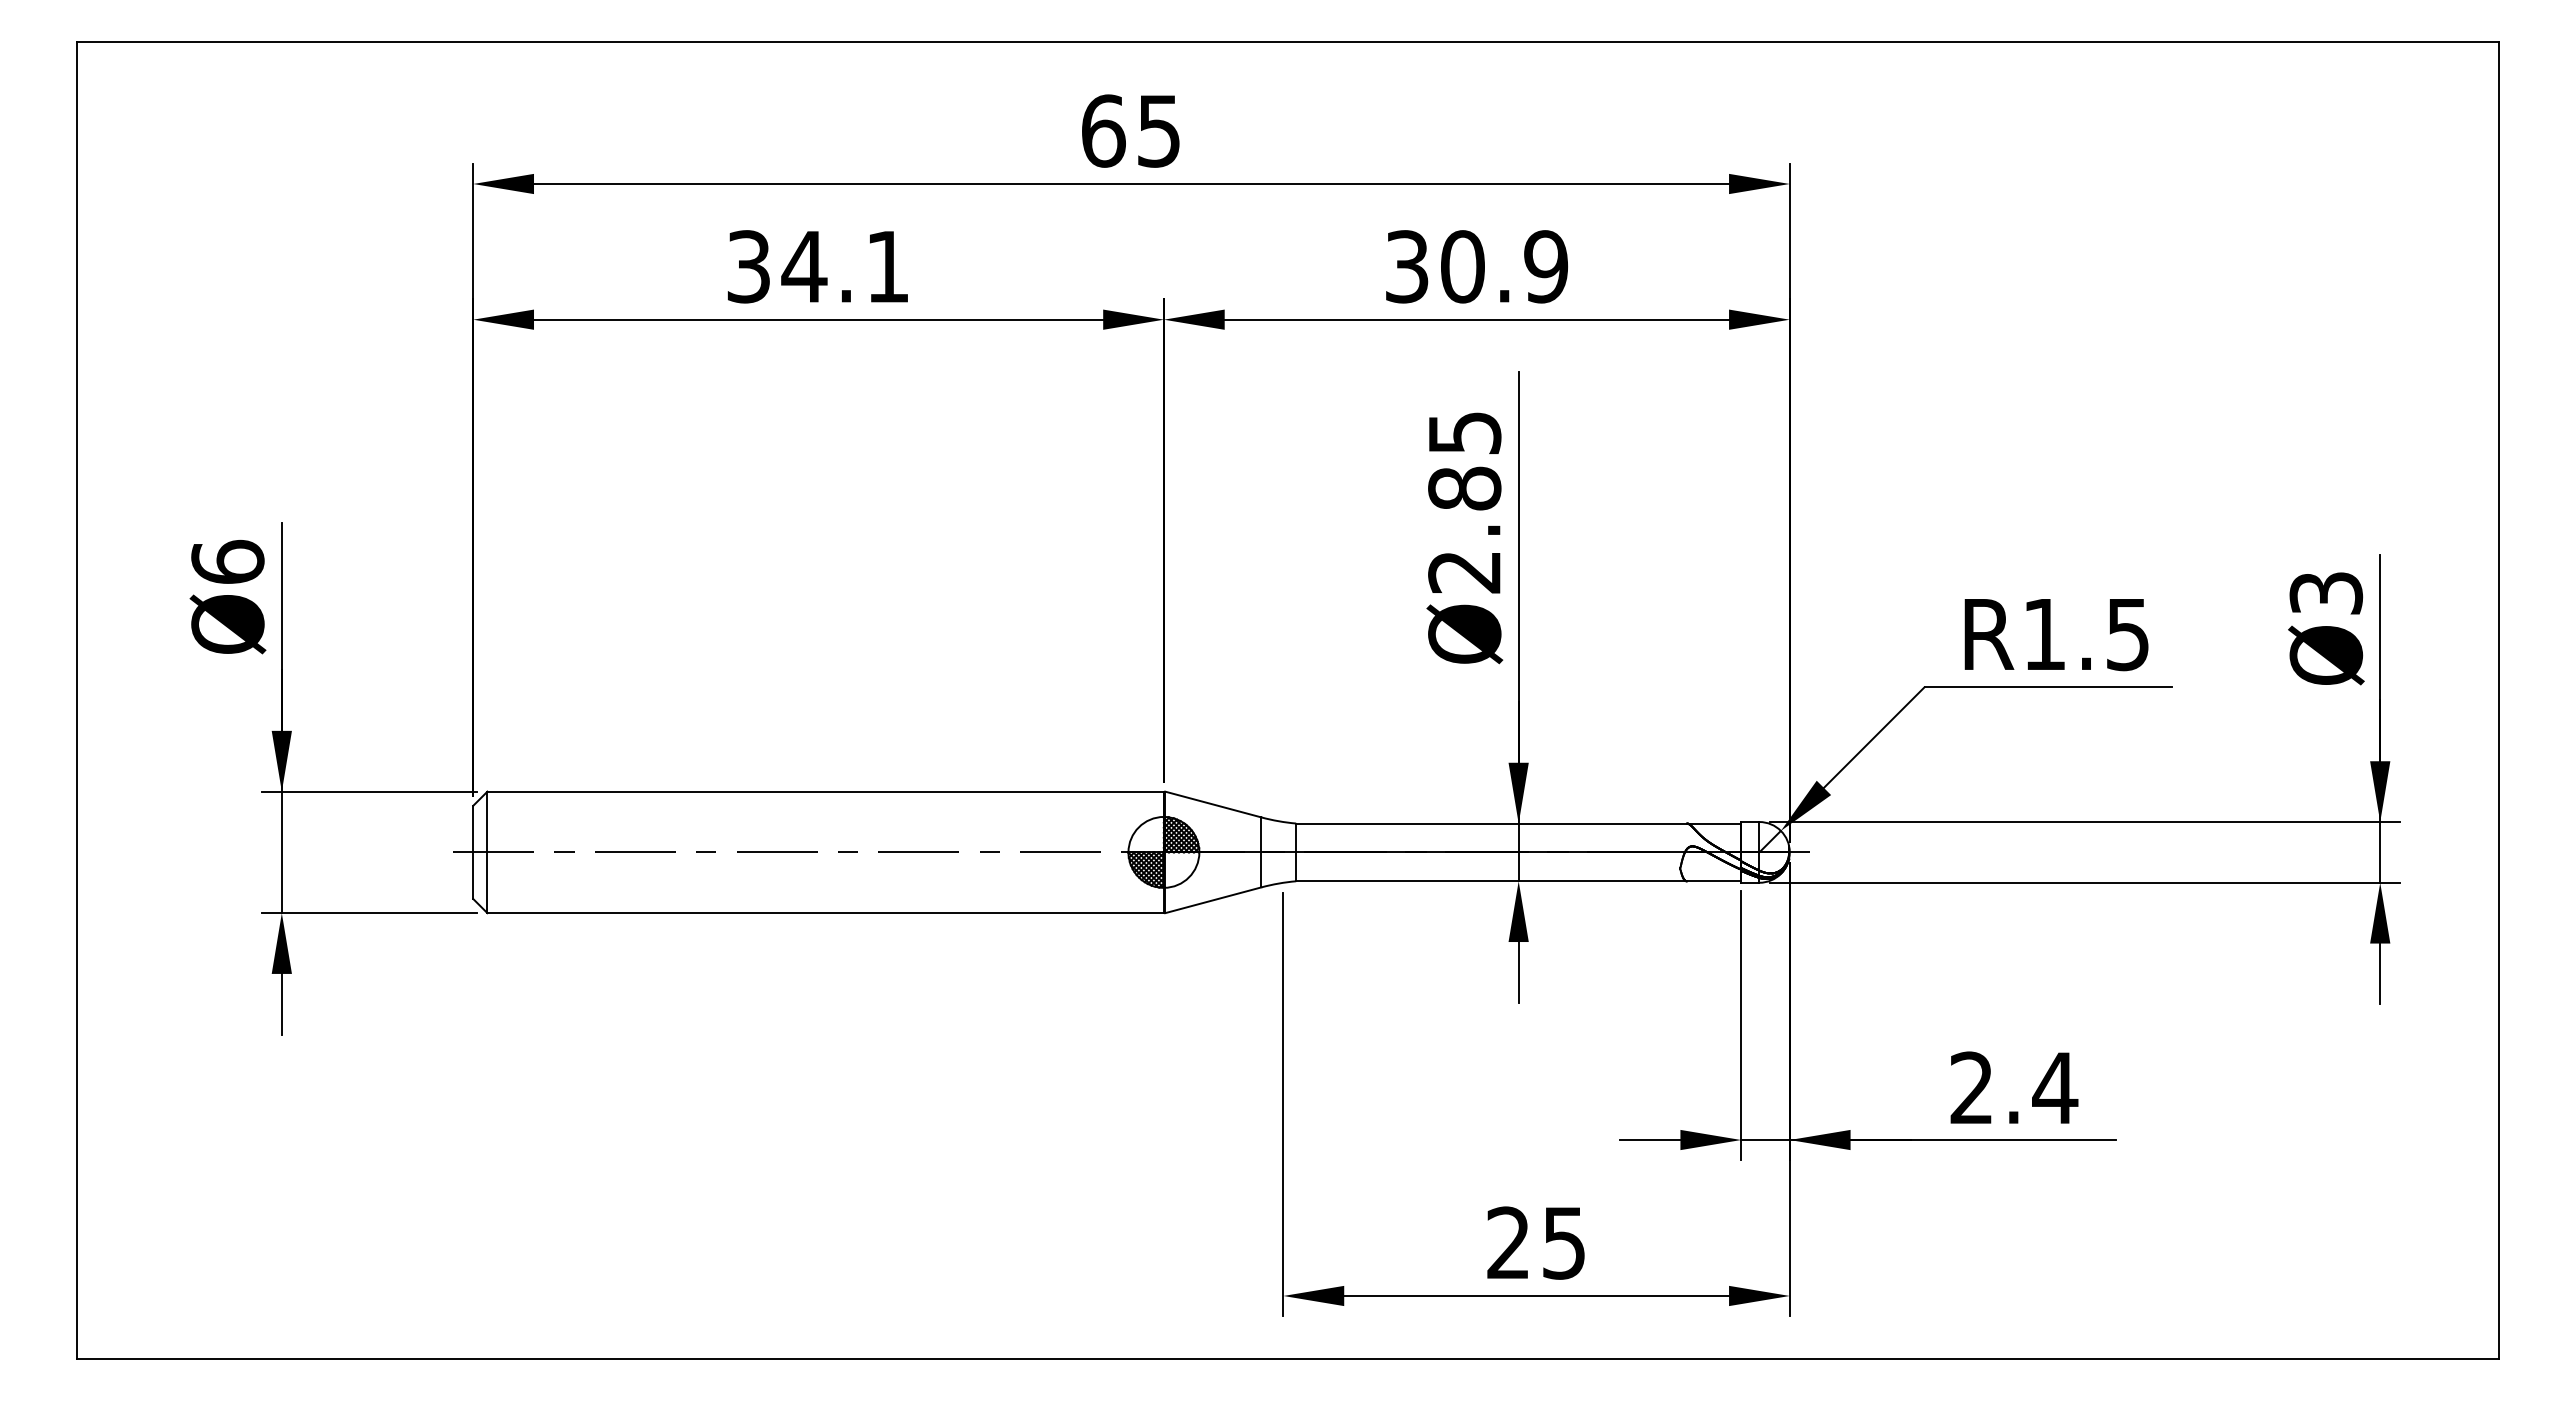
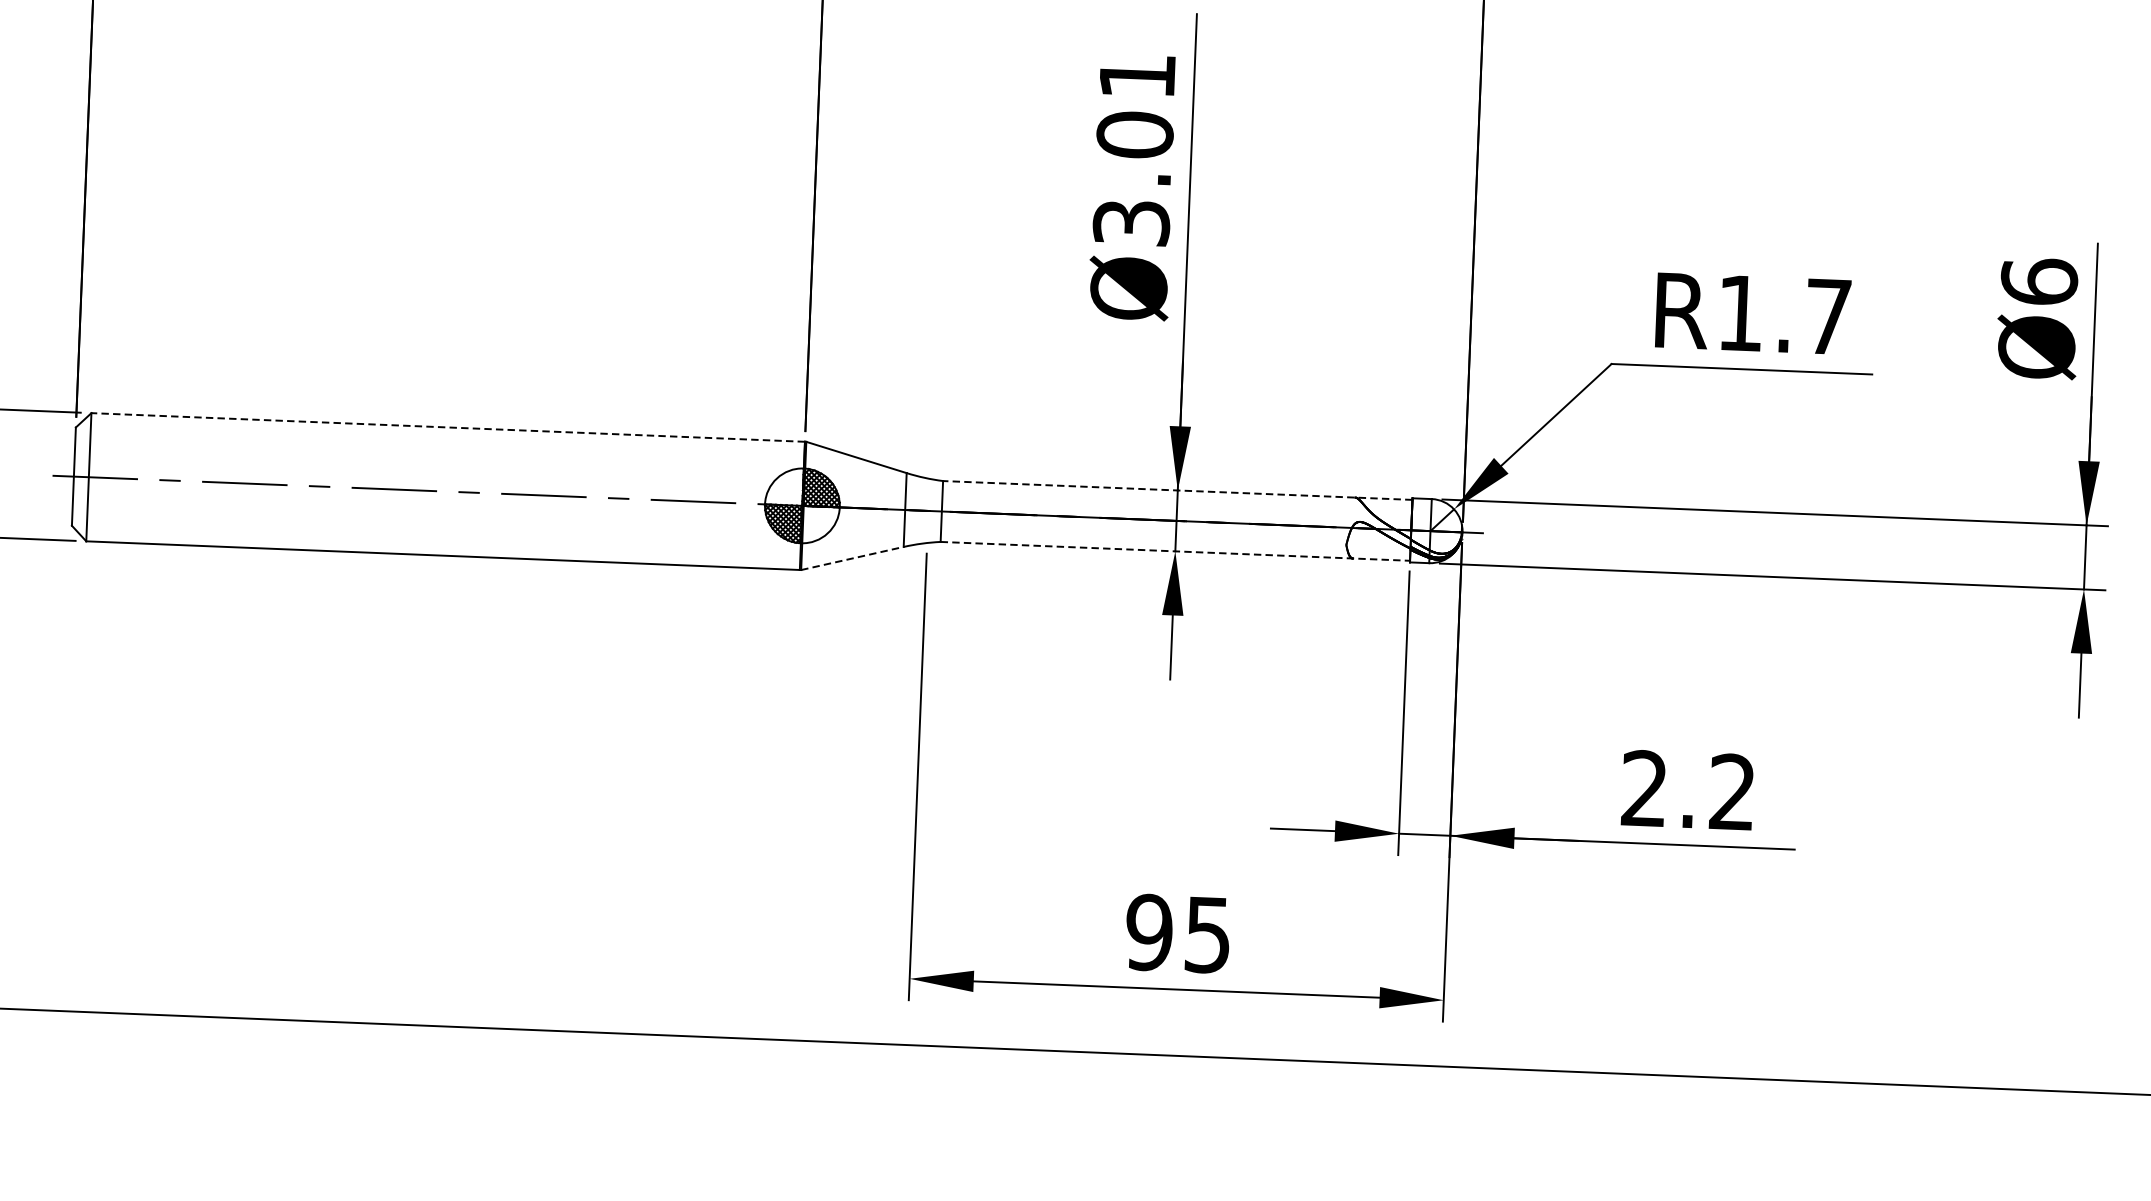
text: (1464, 502) -> (1134, 149), Ø2.85 -> Ø3.01
text: (2326, 592) -> (2039, 281), Ø3 -> Ø6
text: (2127, 635) -> (1827, 317), R1.5 -> R1.7
line: (825, 791) -> (448, 427), solid -> dashed
line: (1518, 823) -> (1177, 490), solid -> dashed
line: (1518, 881) -> (1175, 551), solid -> dashed
line: (1213, 900) -> (852, 558), solid -> dashed
text: (2055, 1087) -> (1732, 791), 2.4 -> 2.2
text: (1508, 1242) -> (1149, 931), 25 -> 95

